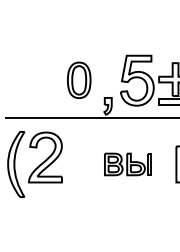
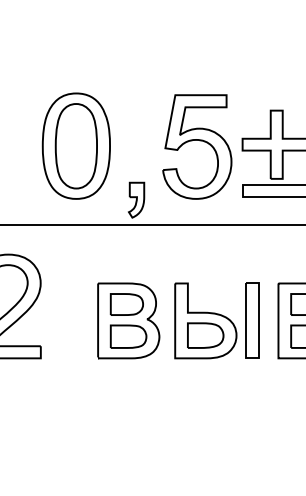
part: (79, 80) -> (77, 146), size x1.43
part: (127, 164) -> (176, 321), size x1.67

